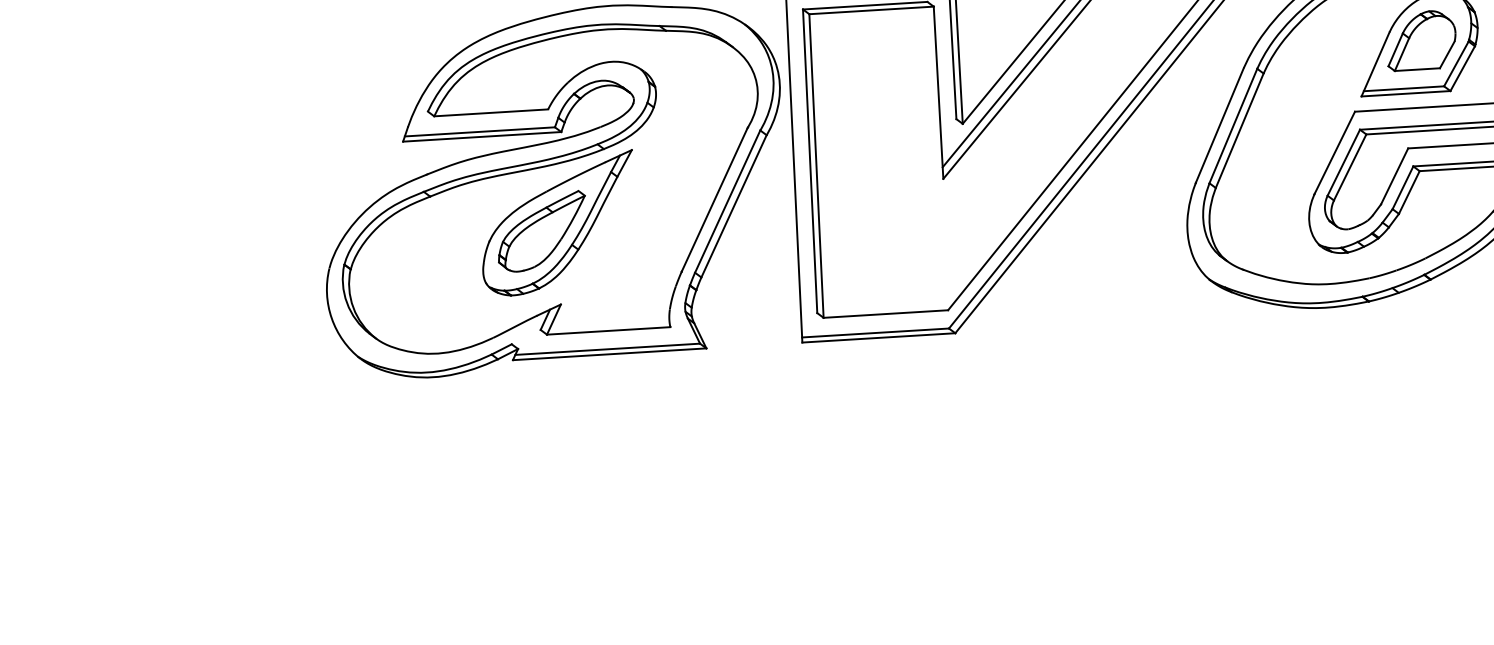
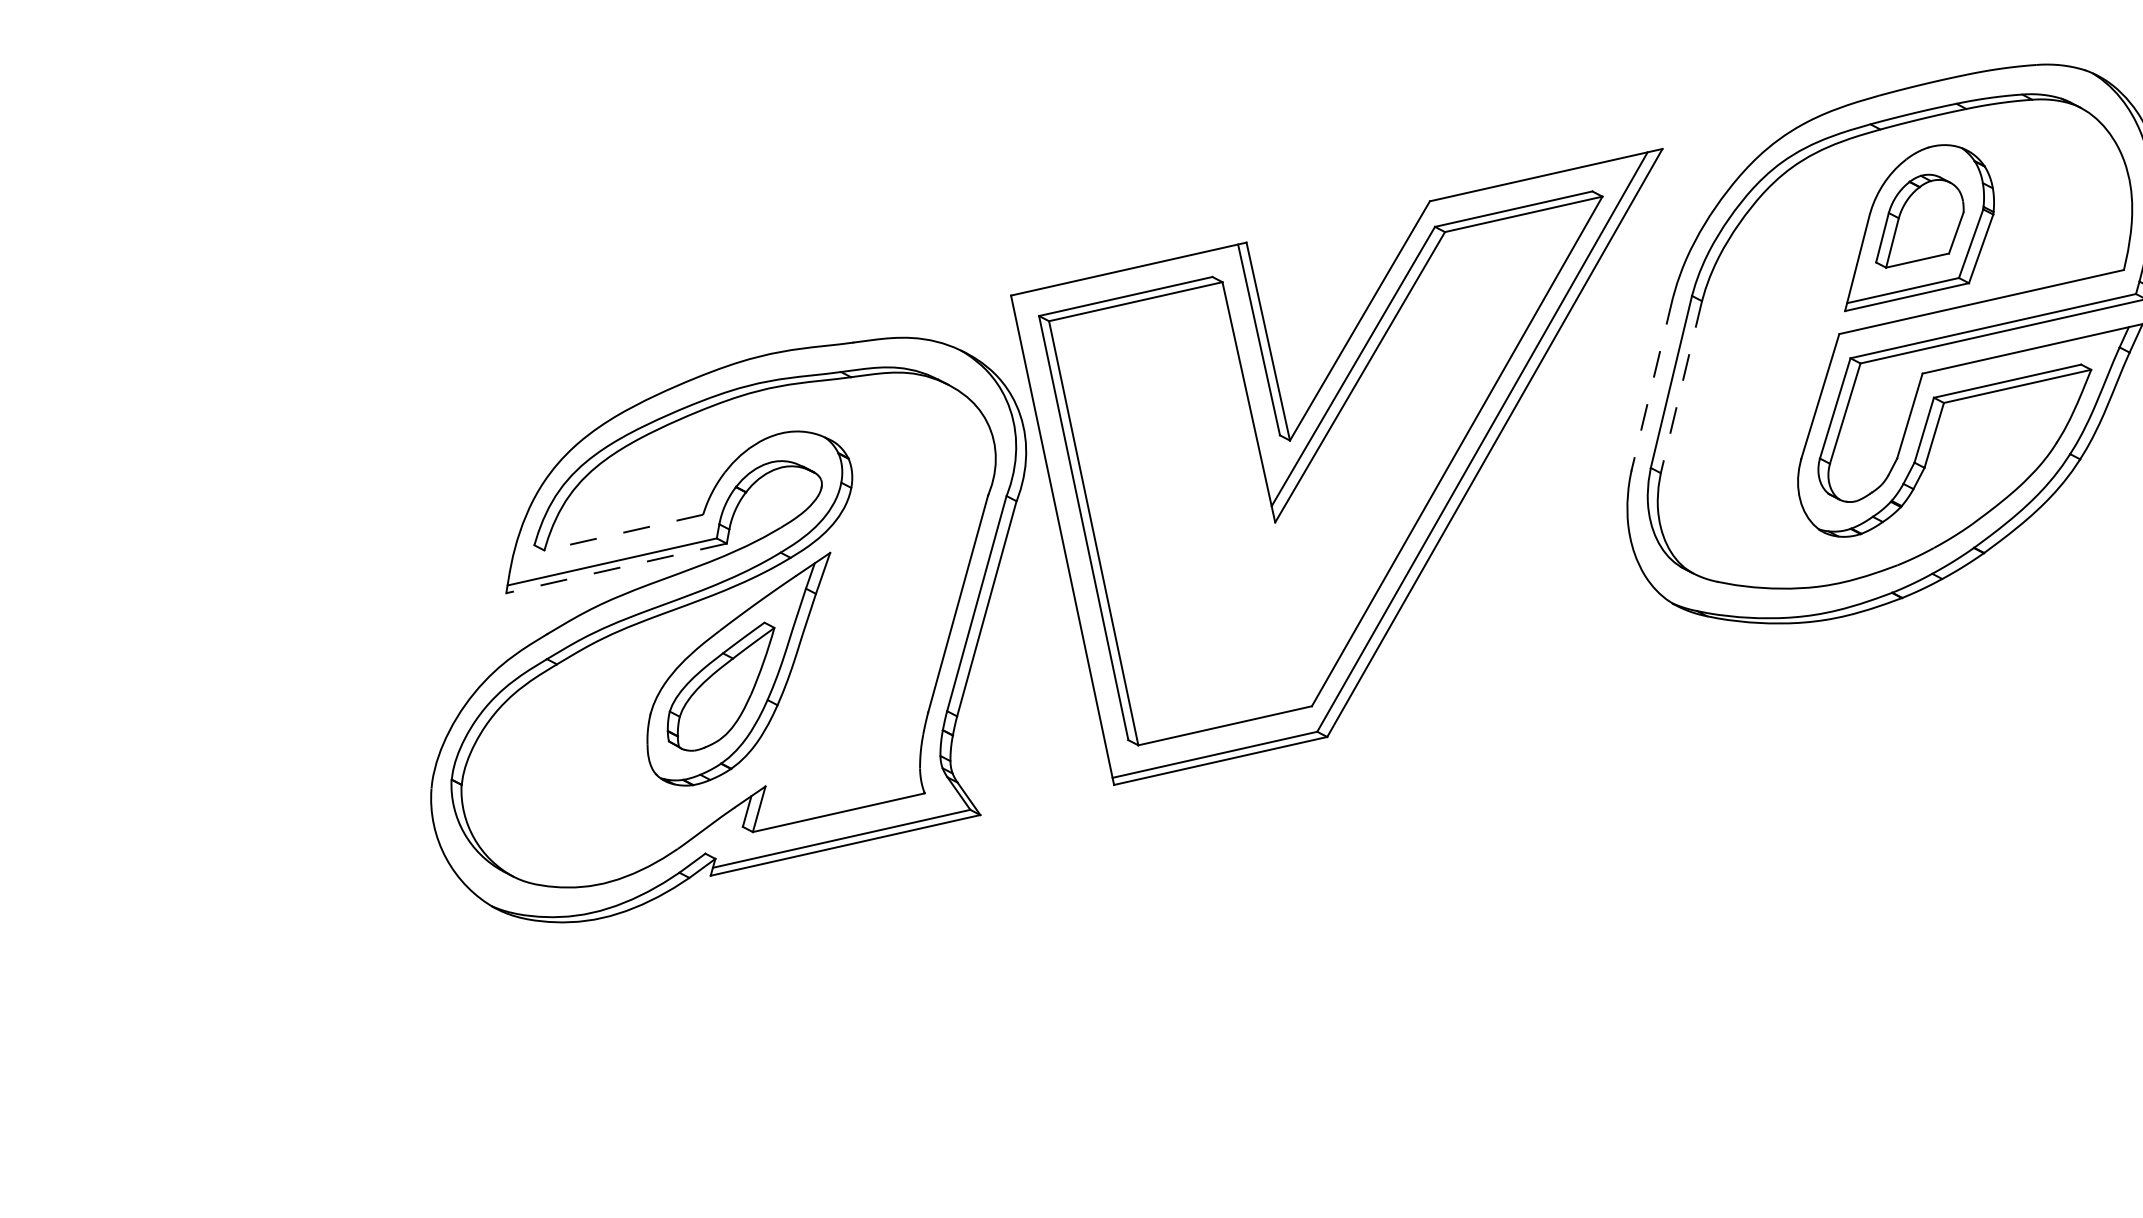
line: (491, 112) -> (623, 532), solid -> dashed
line: (1219, 125) -> (1652, 384), solid -> dashed
line: (1239, 131) -> (1681, 387), solid -> dashed
line: (482, 136) -> (616, 568), solid -> dashed

